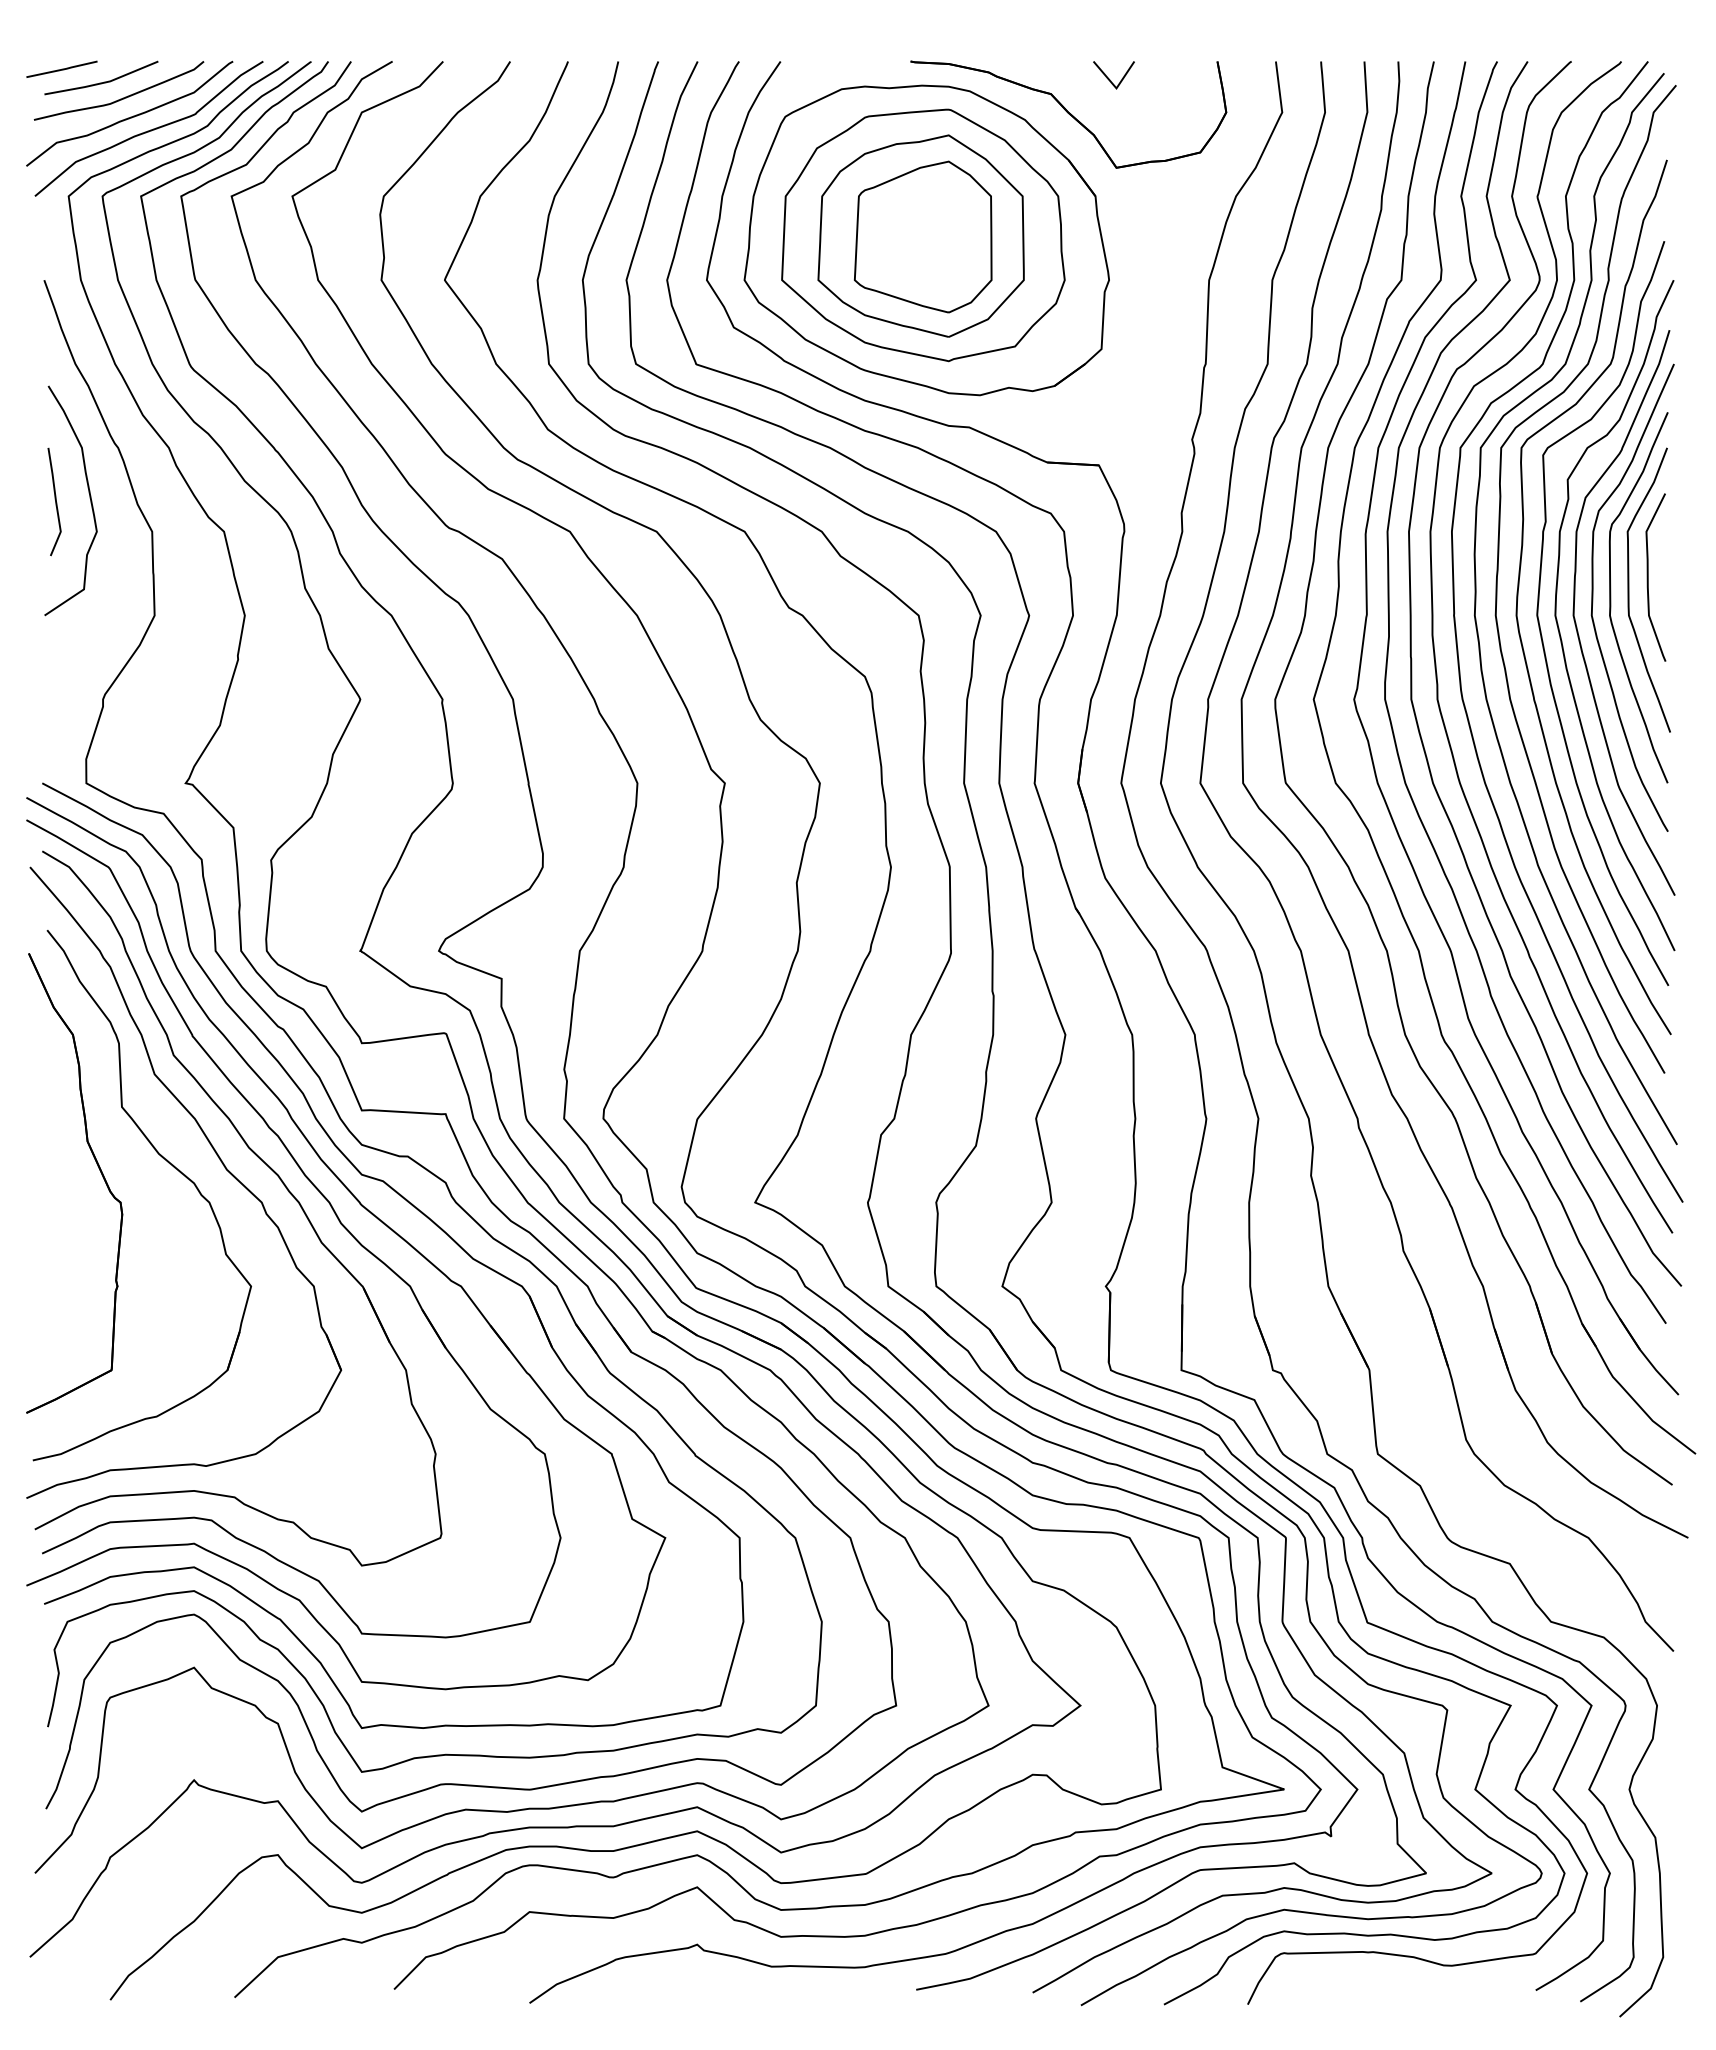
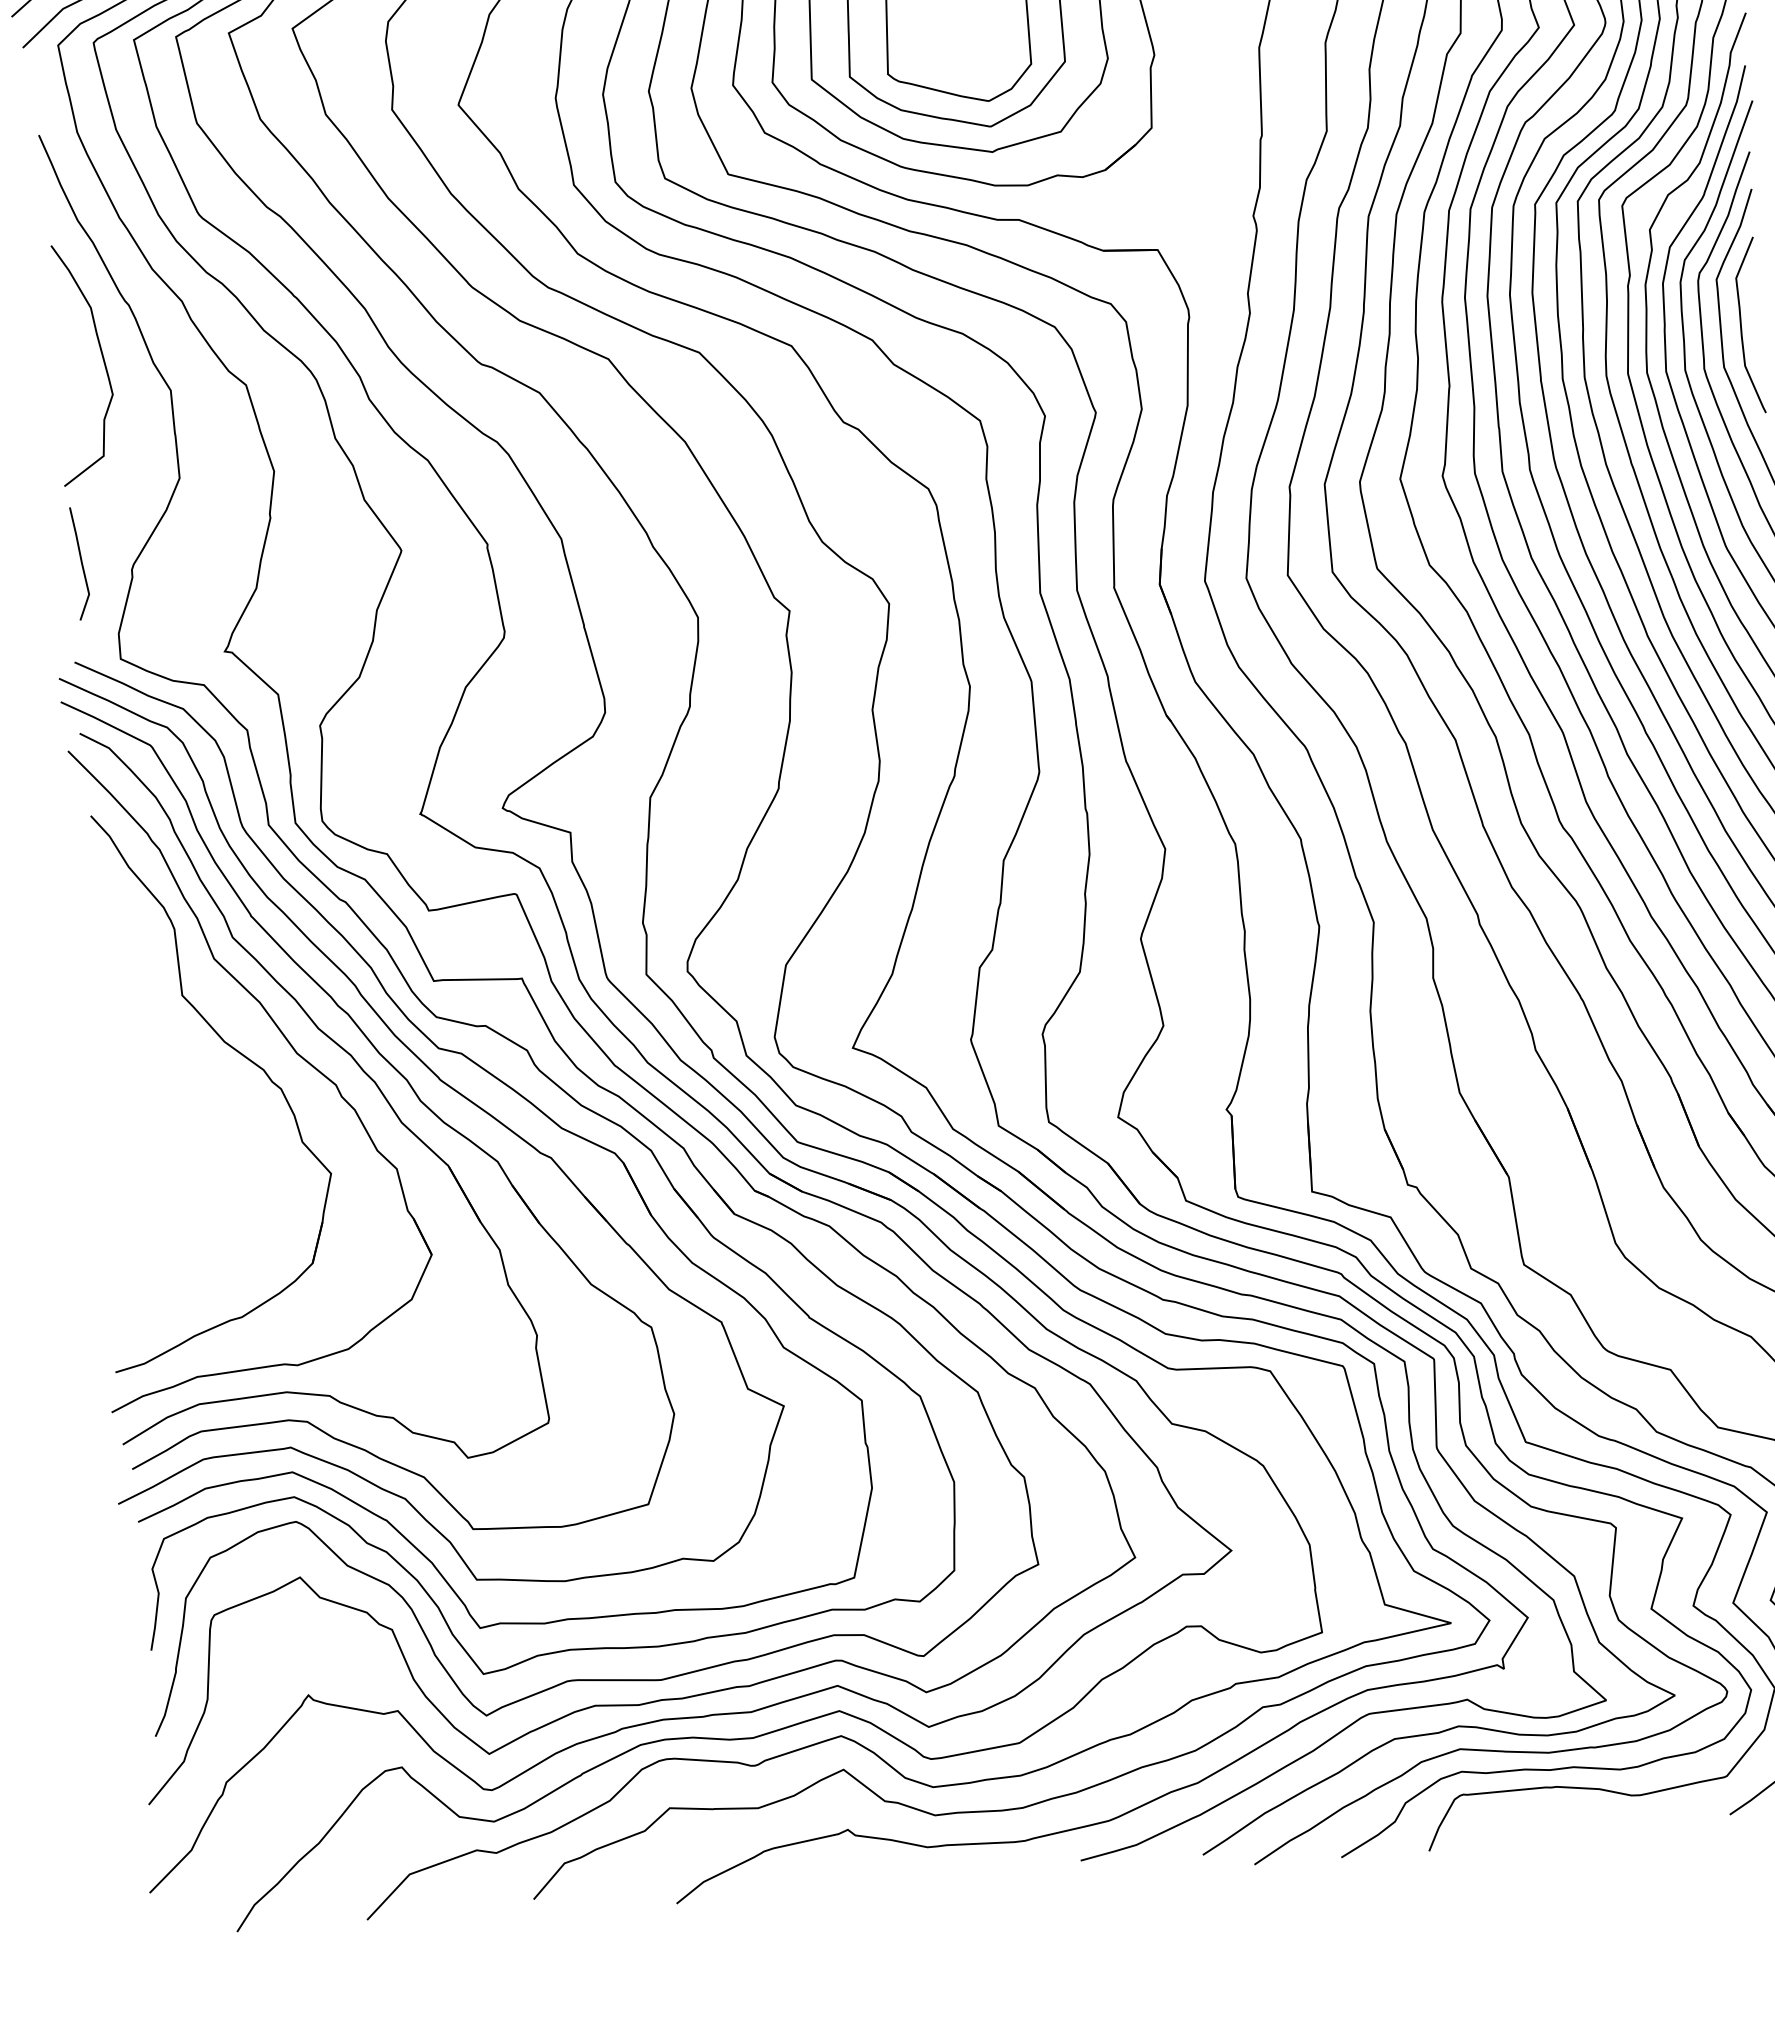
line: (55, 501) -> (81, 563), moved
part: (101, 1175) -> (166, 1068), removed

